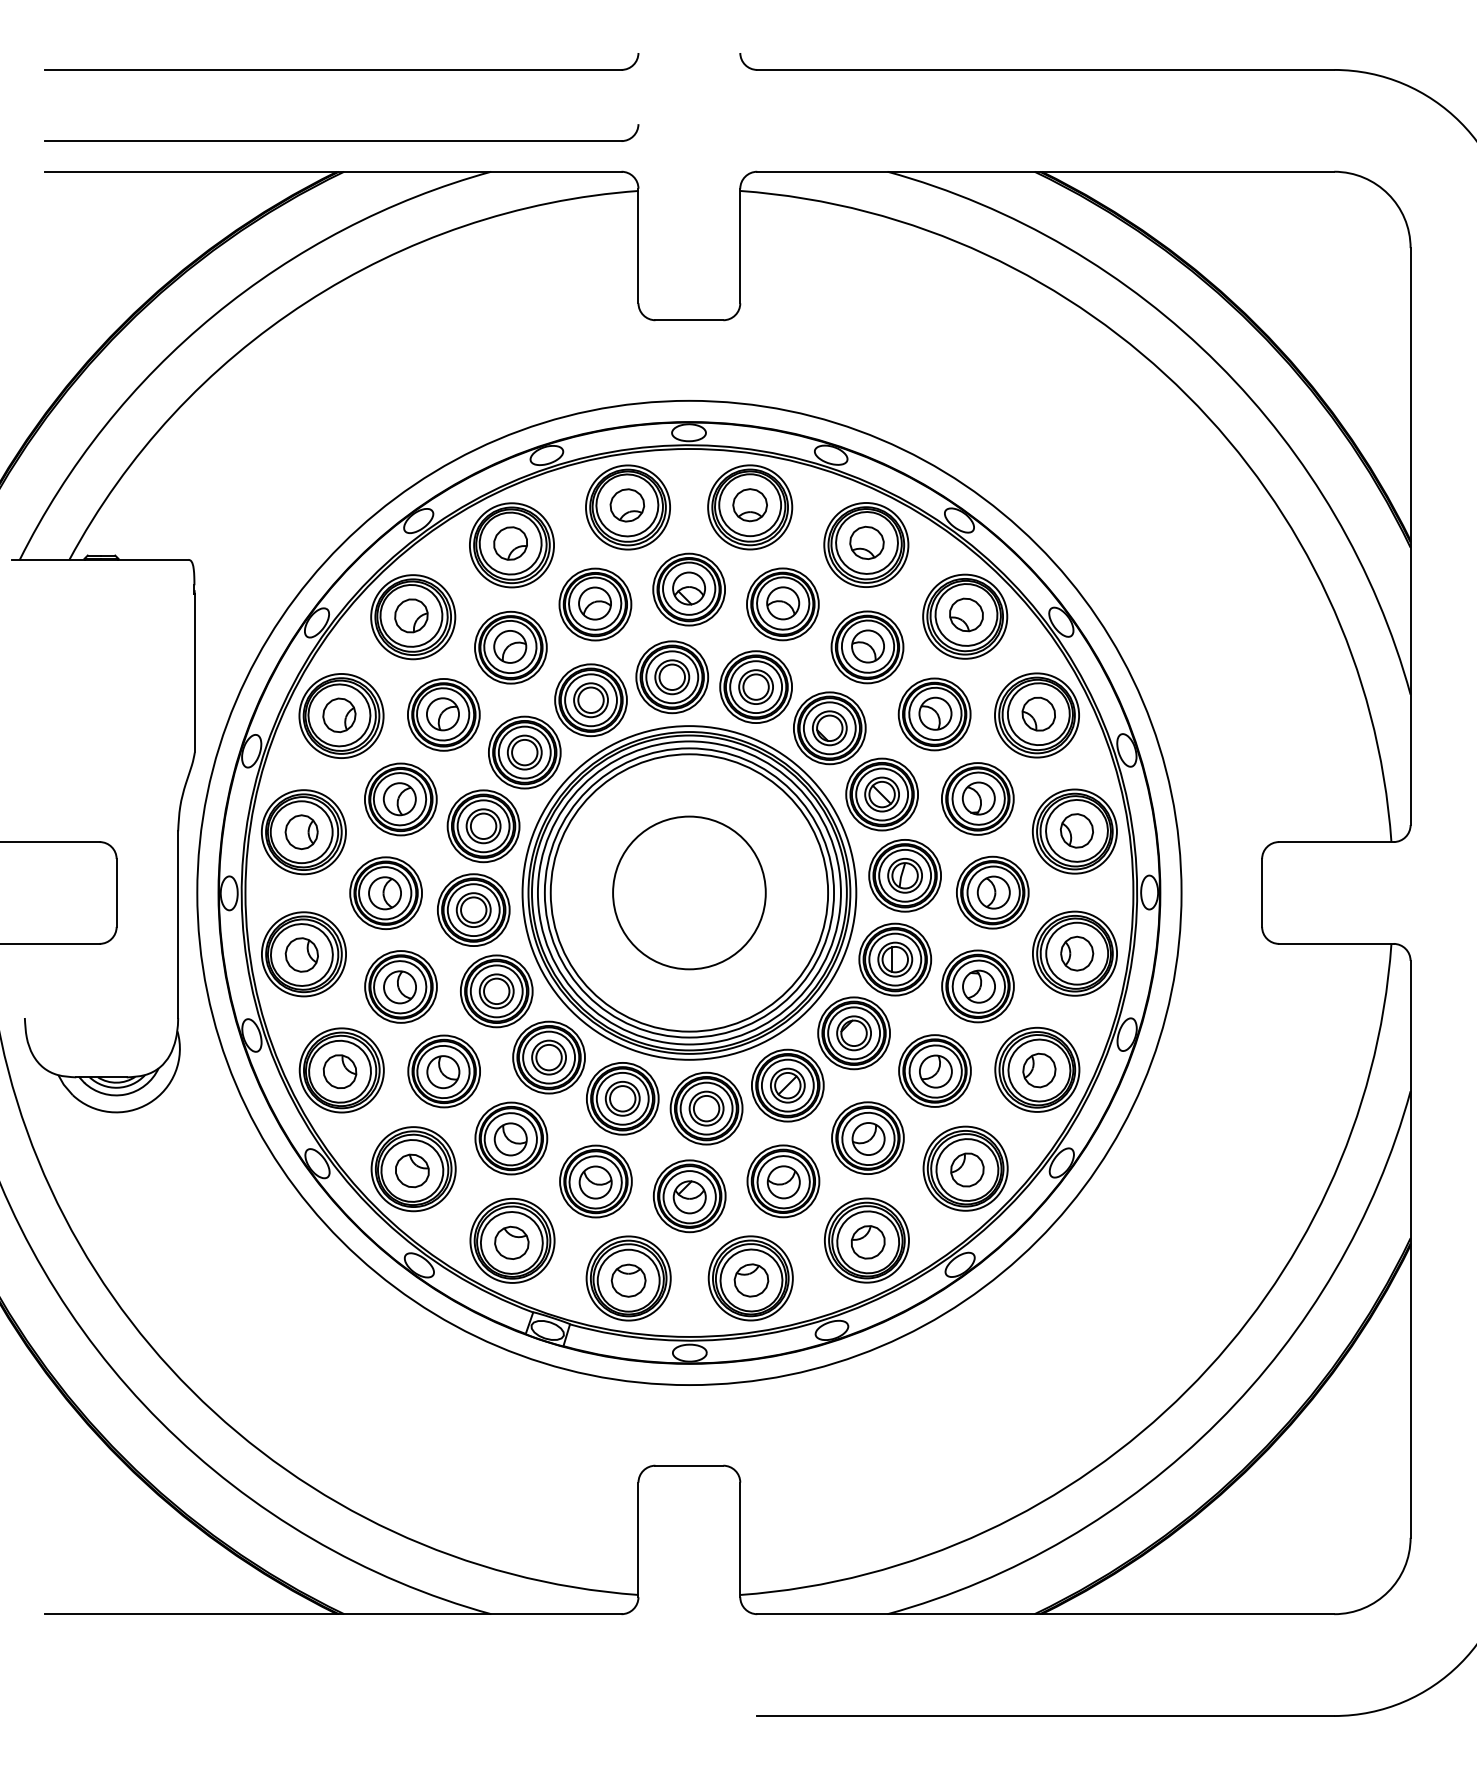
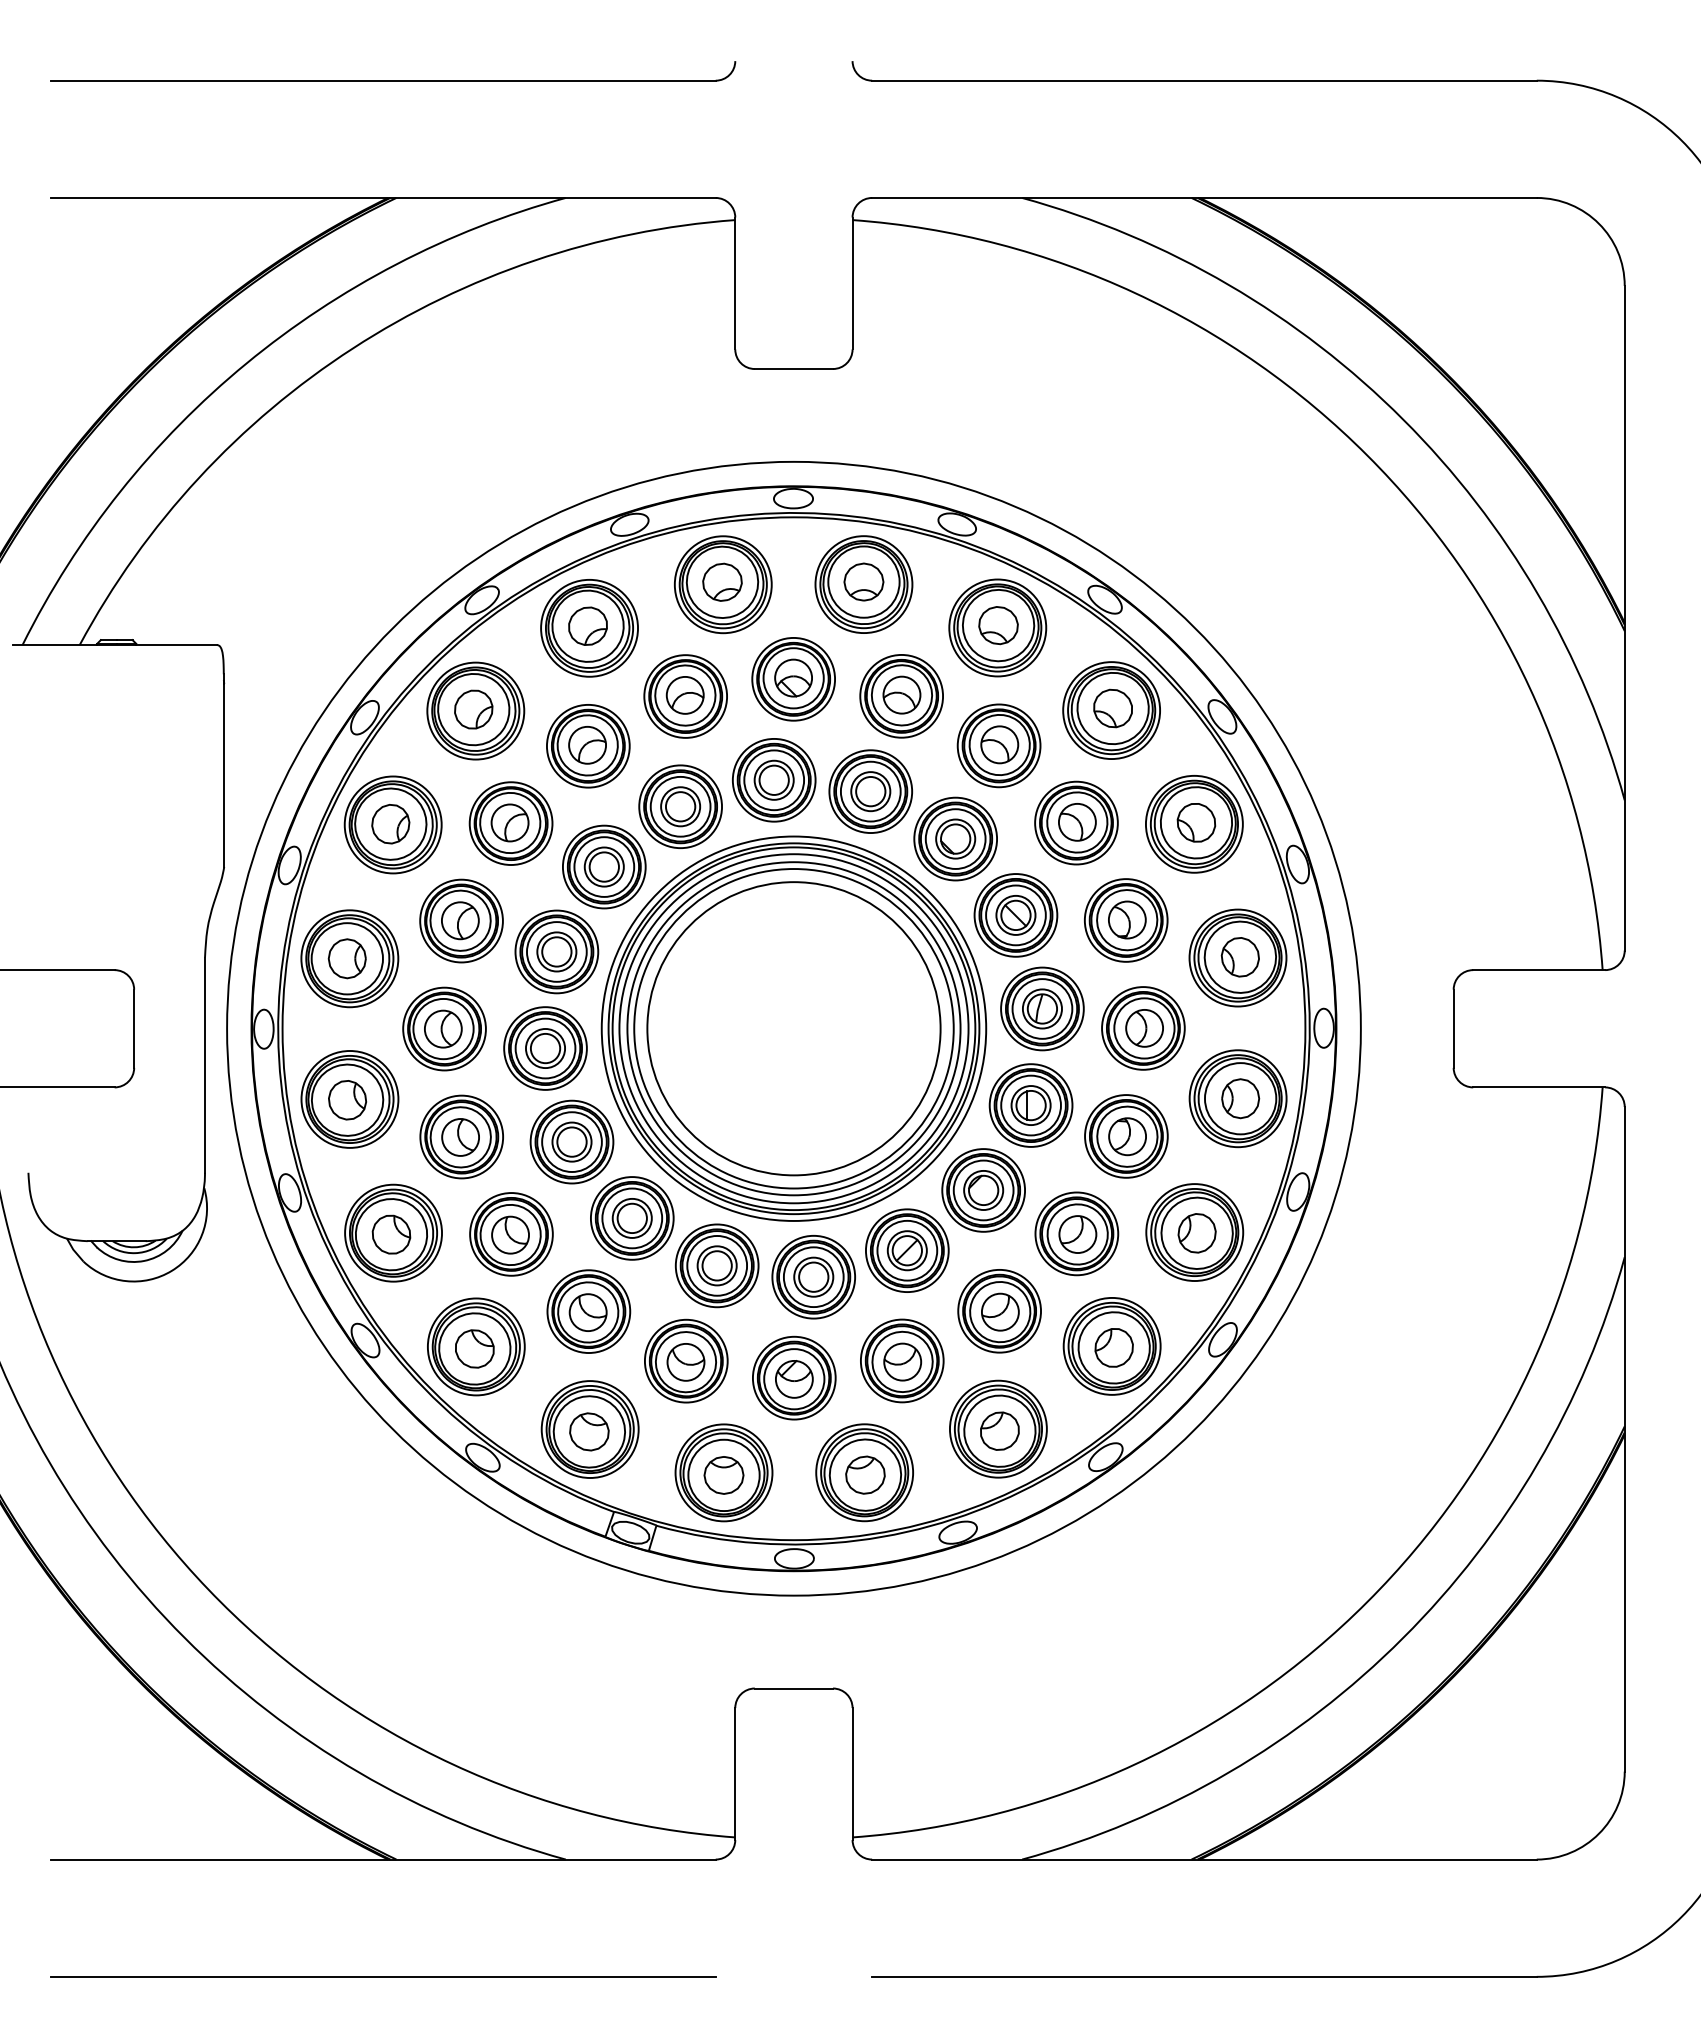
part: (341, 140) -> (393, 162), removed
circle: (689, 892) -> (793, 1028), size x1.67
line: (333, 1715) -> (383, 1976), added

